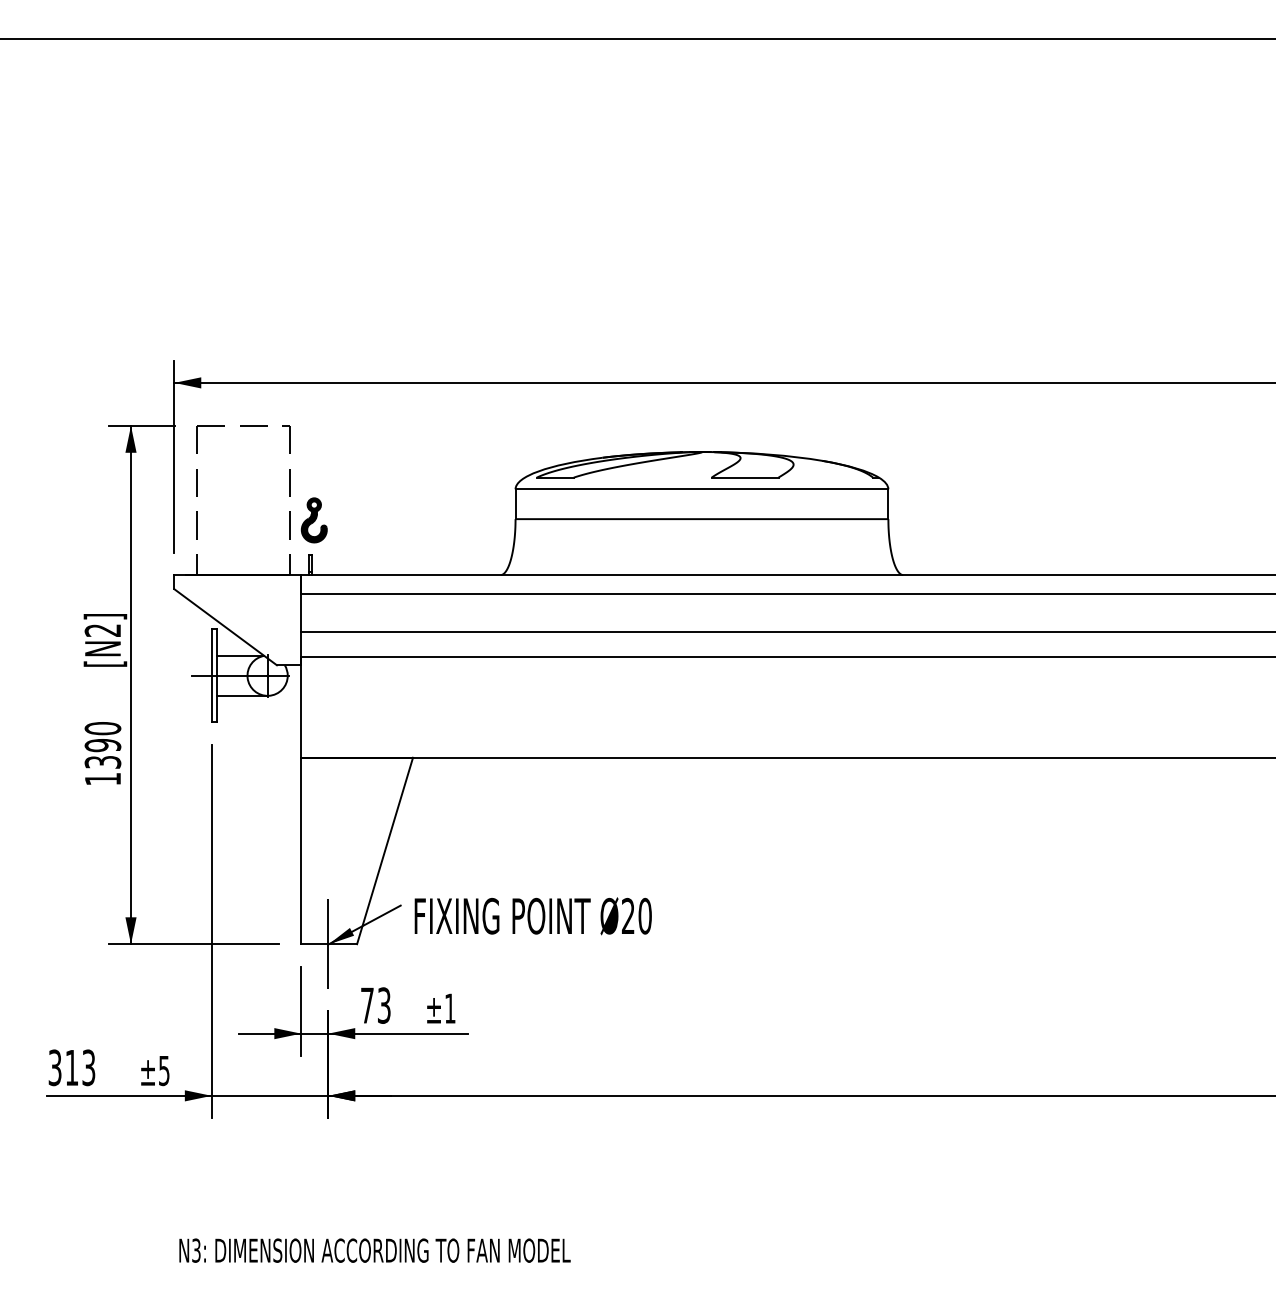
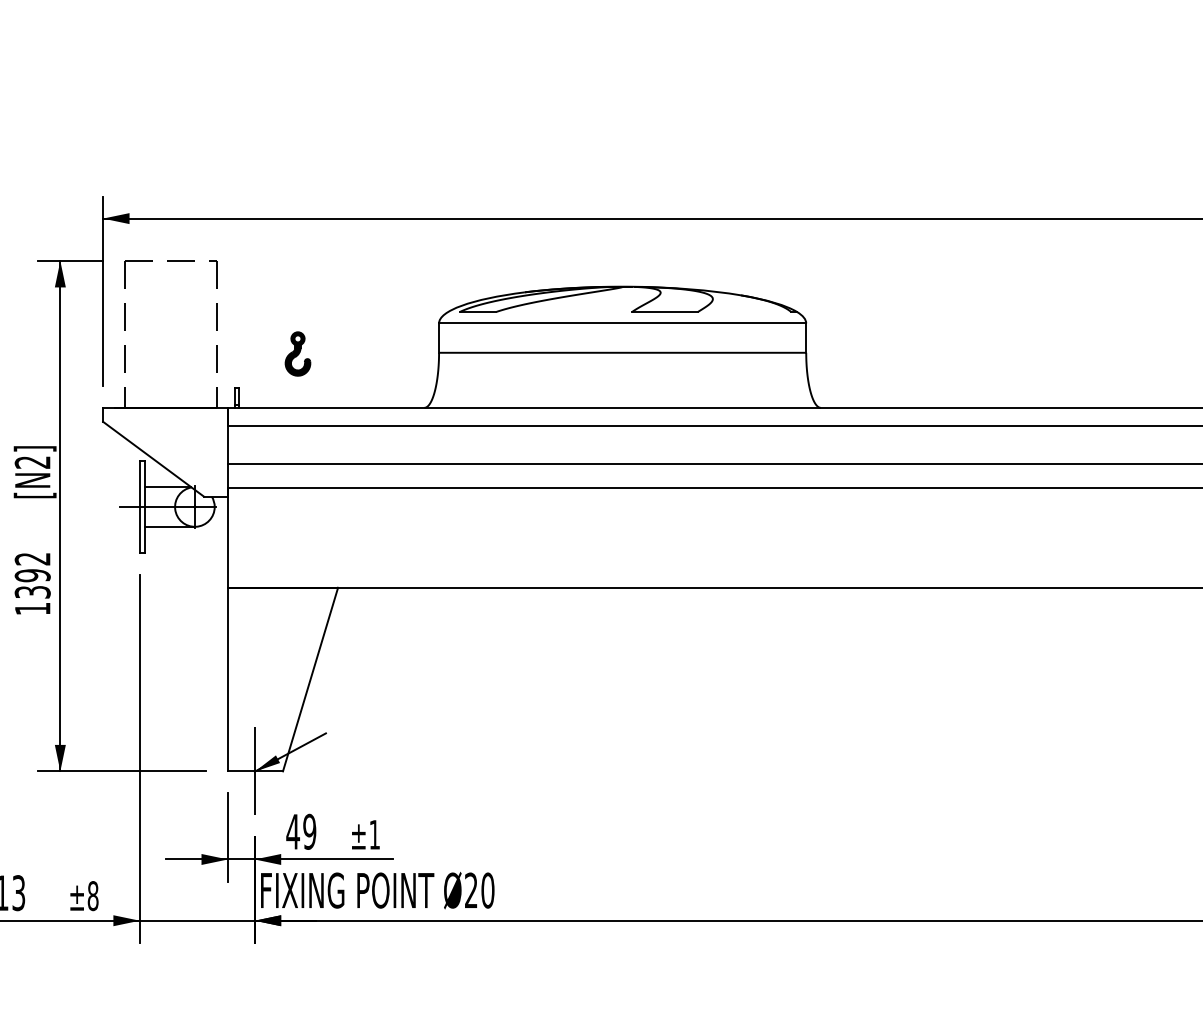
part: (313, 520) -> (297, 354), moved
text: (102, 728) -> (32, 558), 1390 -> 1392
text: (532, 916) -> (376, 890), moved
text: (375, 1005) -> (301, 831), 73 -> 49
text: (163, 1070) -> (92, 895), ±5 -> ±8

